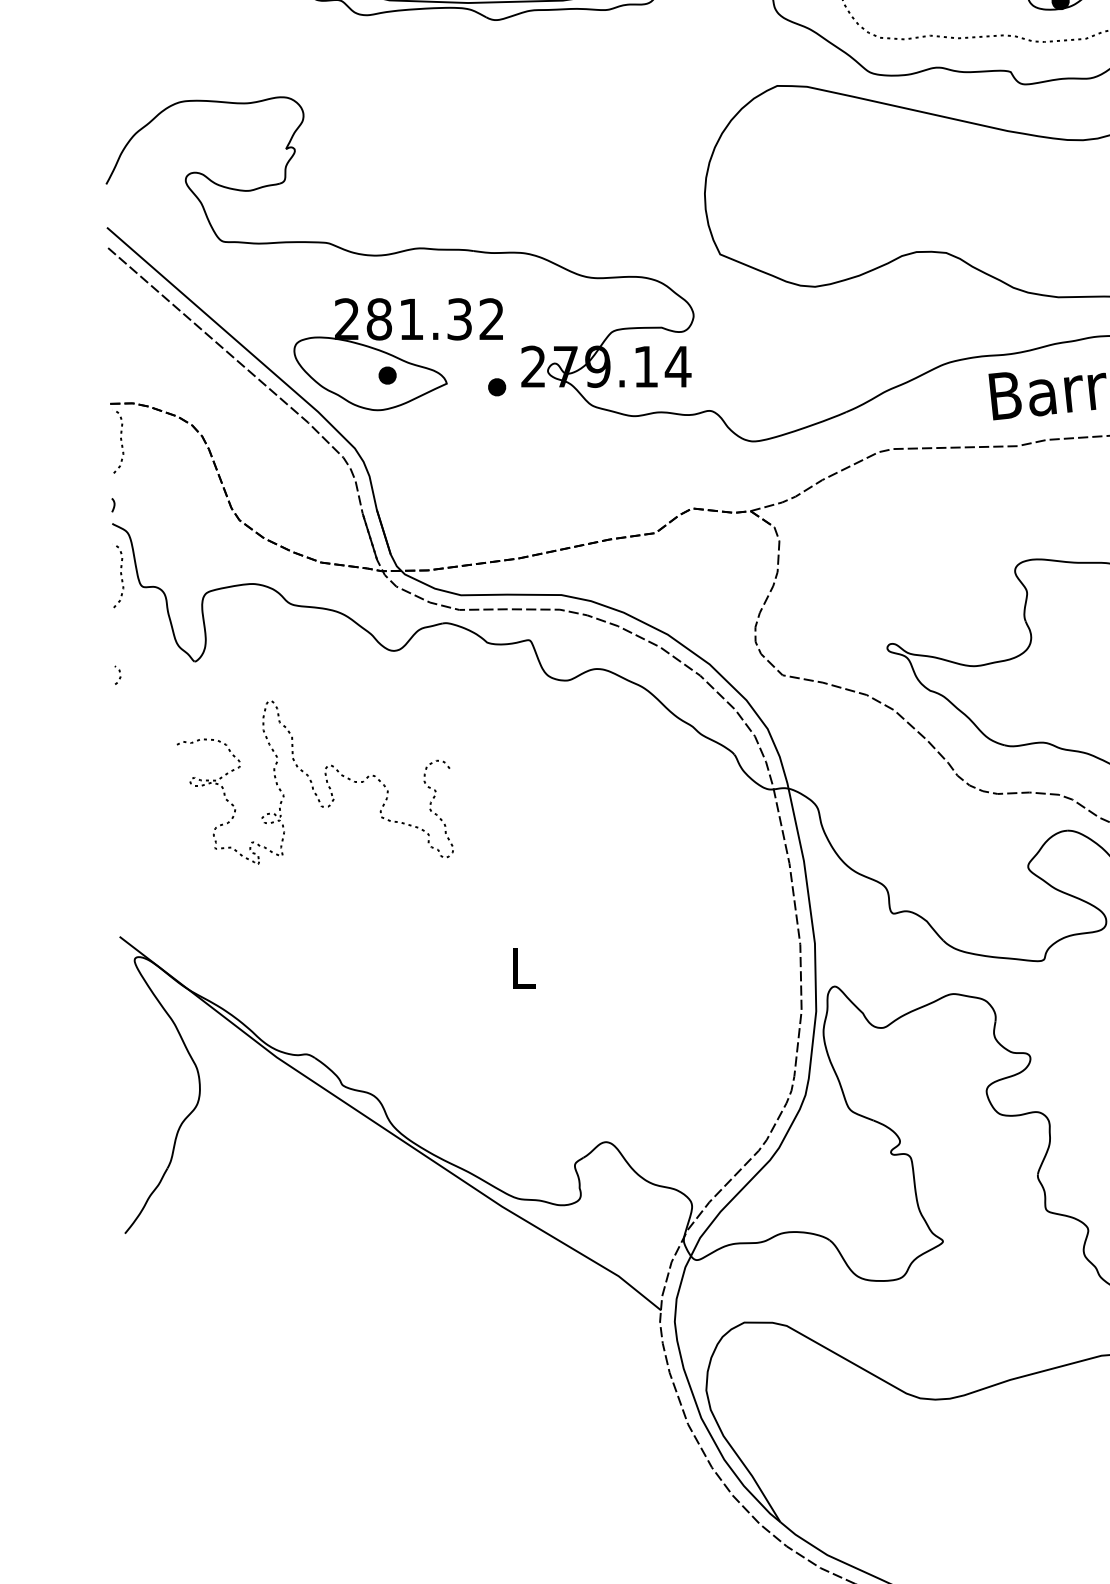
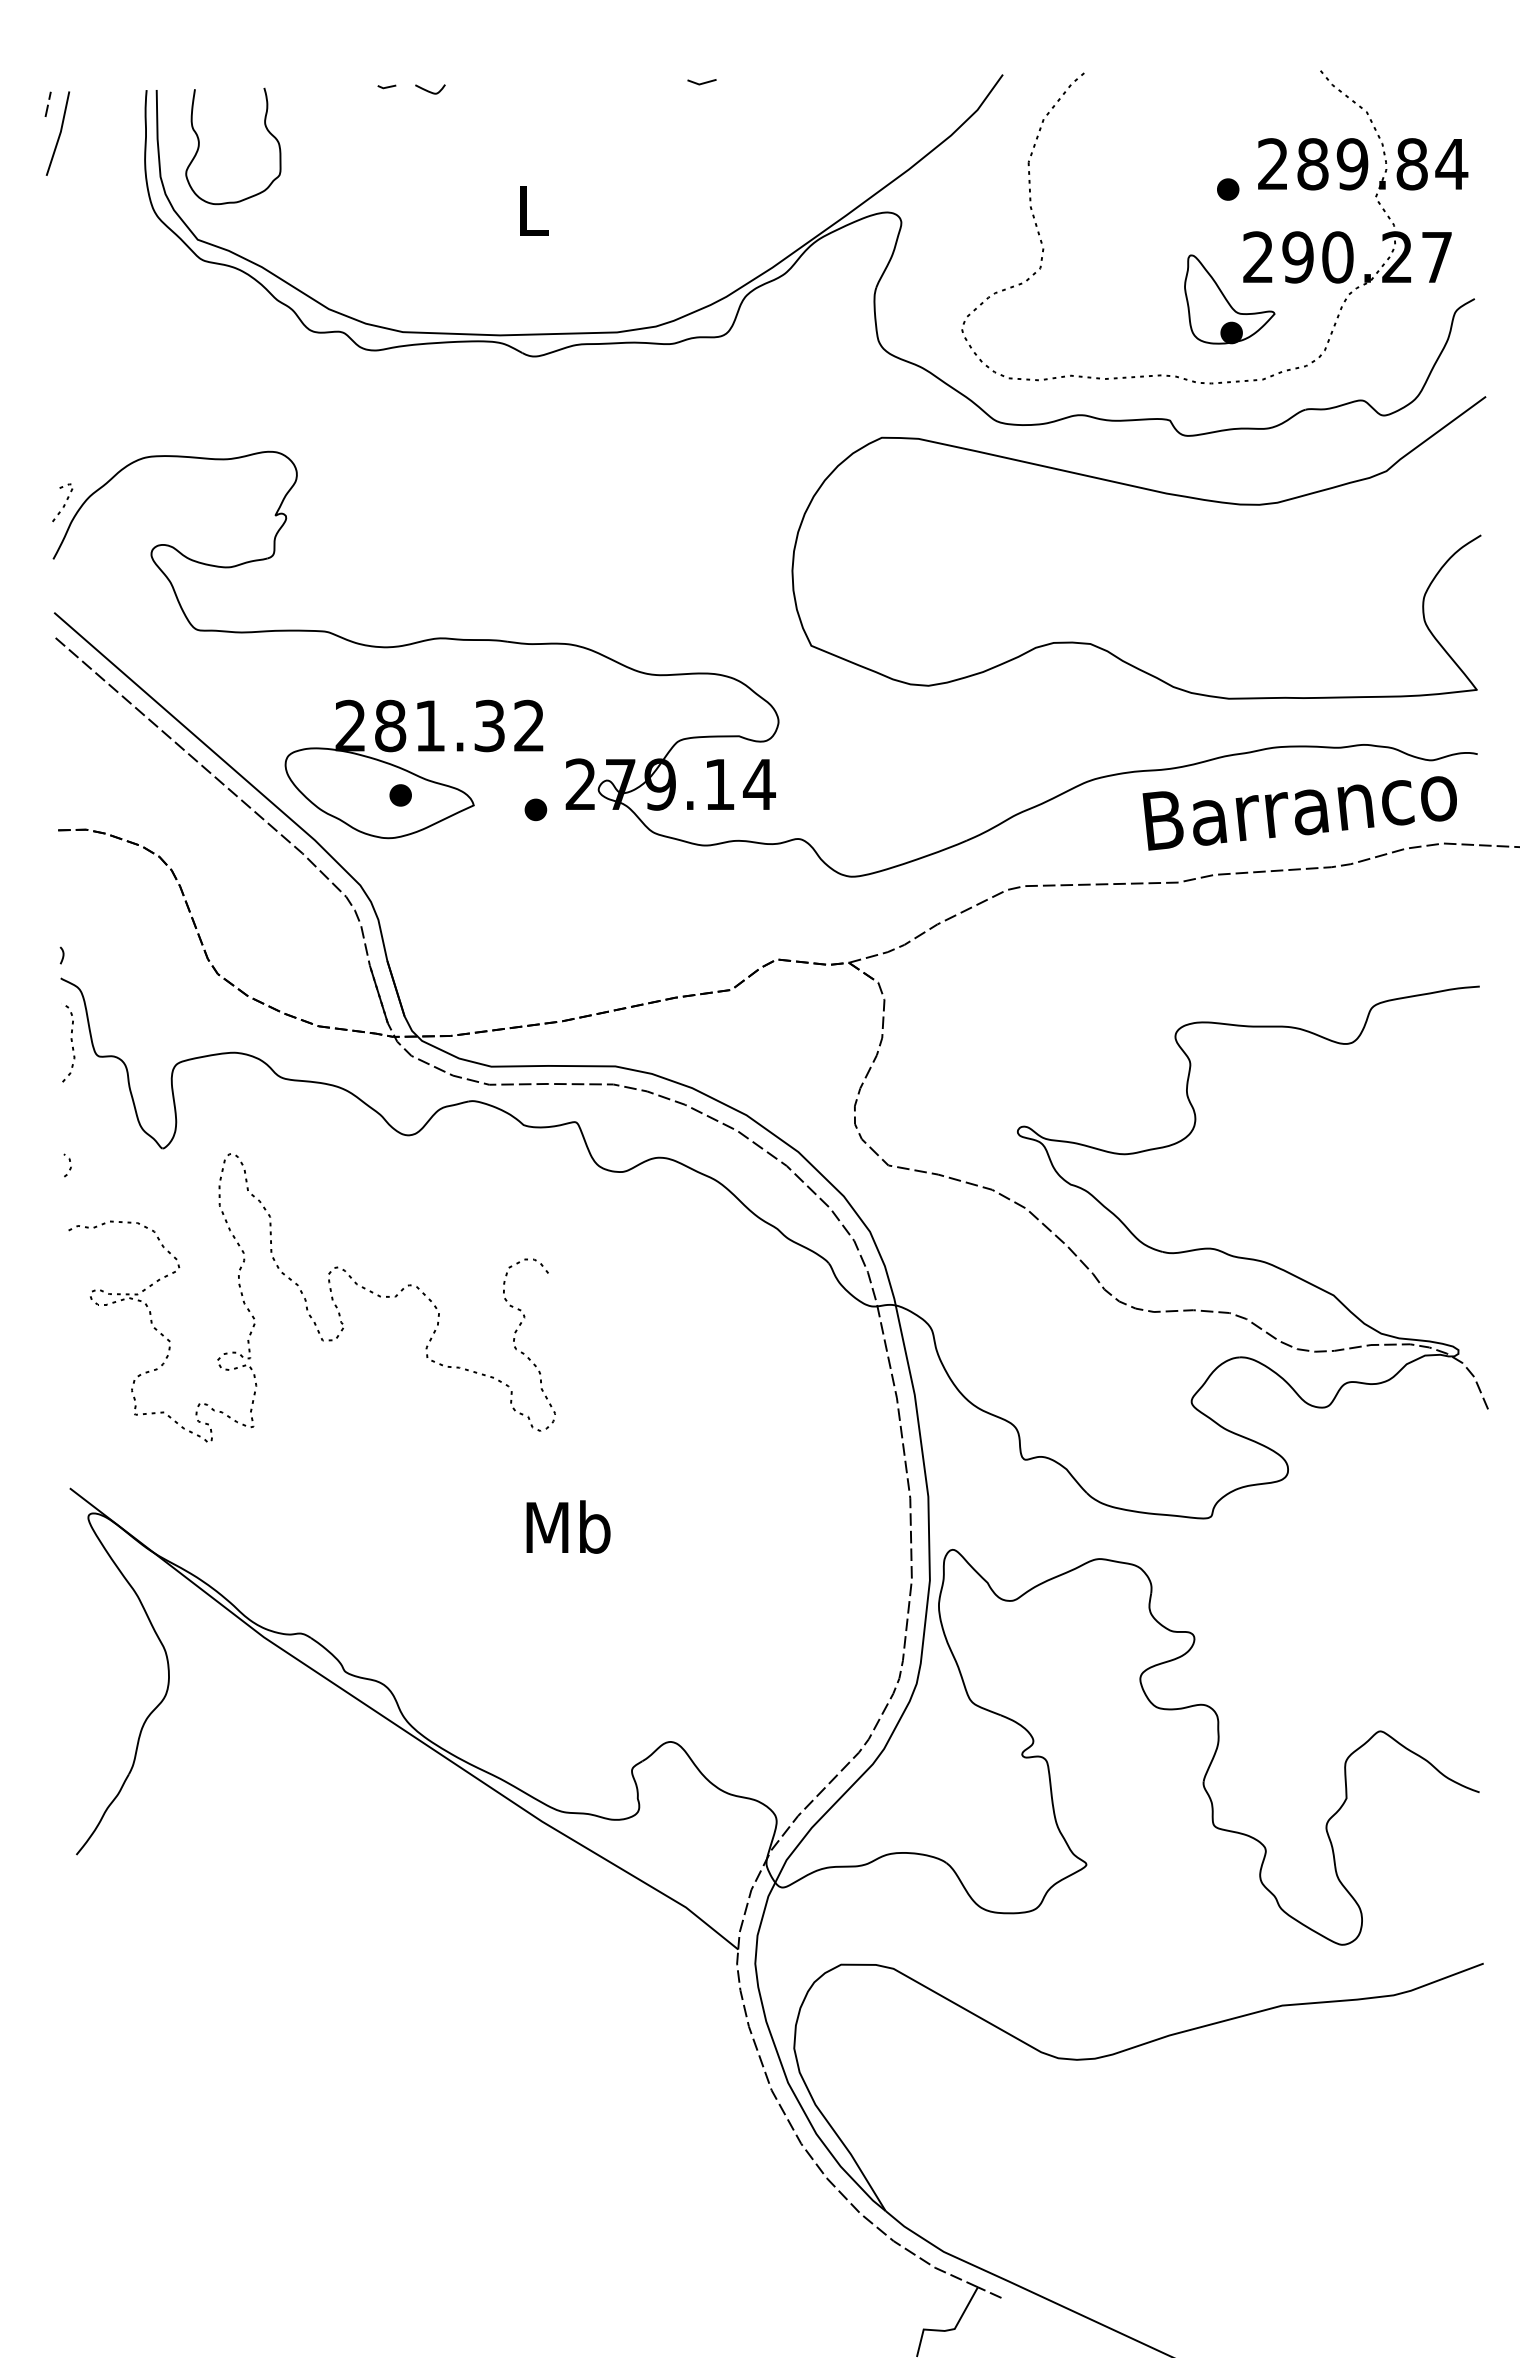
curve: (114, 139) -> (63, 504), added
curve: (120, 439) -> (70, 874), removed
part: (315, 782) -> (311, 1297), size x1.43
text: (523, 967) -> (568, 1526), L -> Mb

